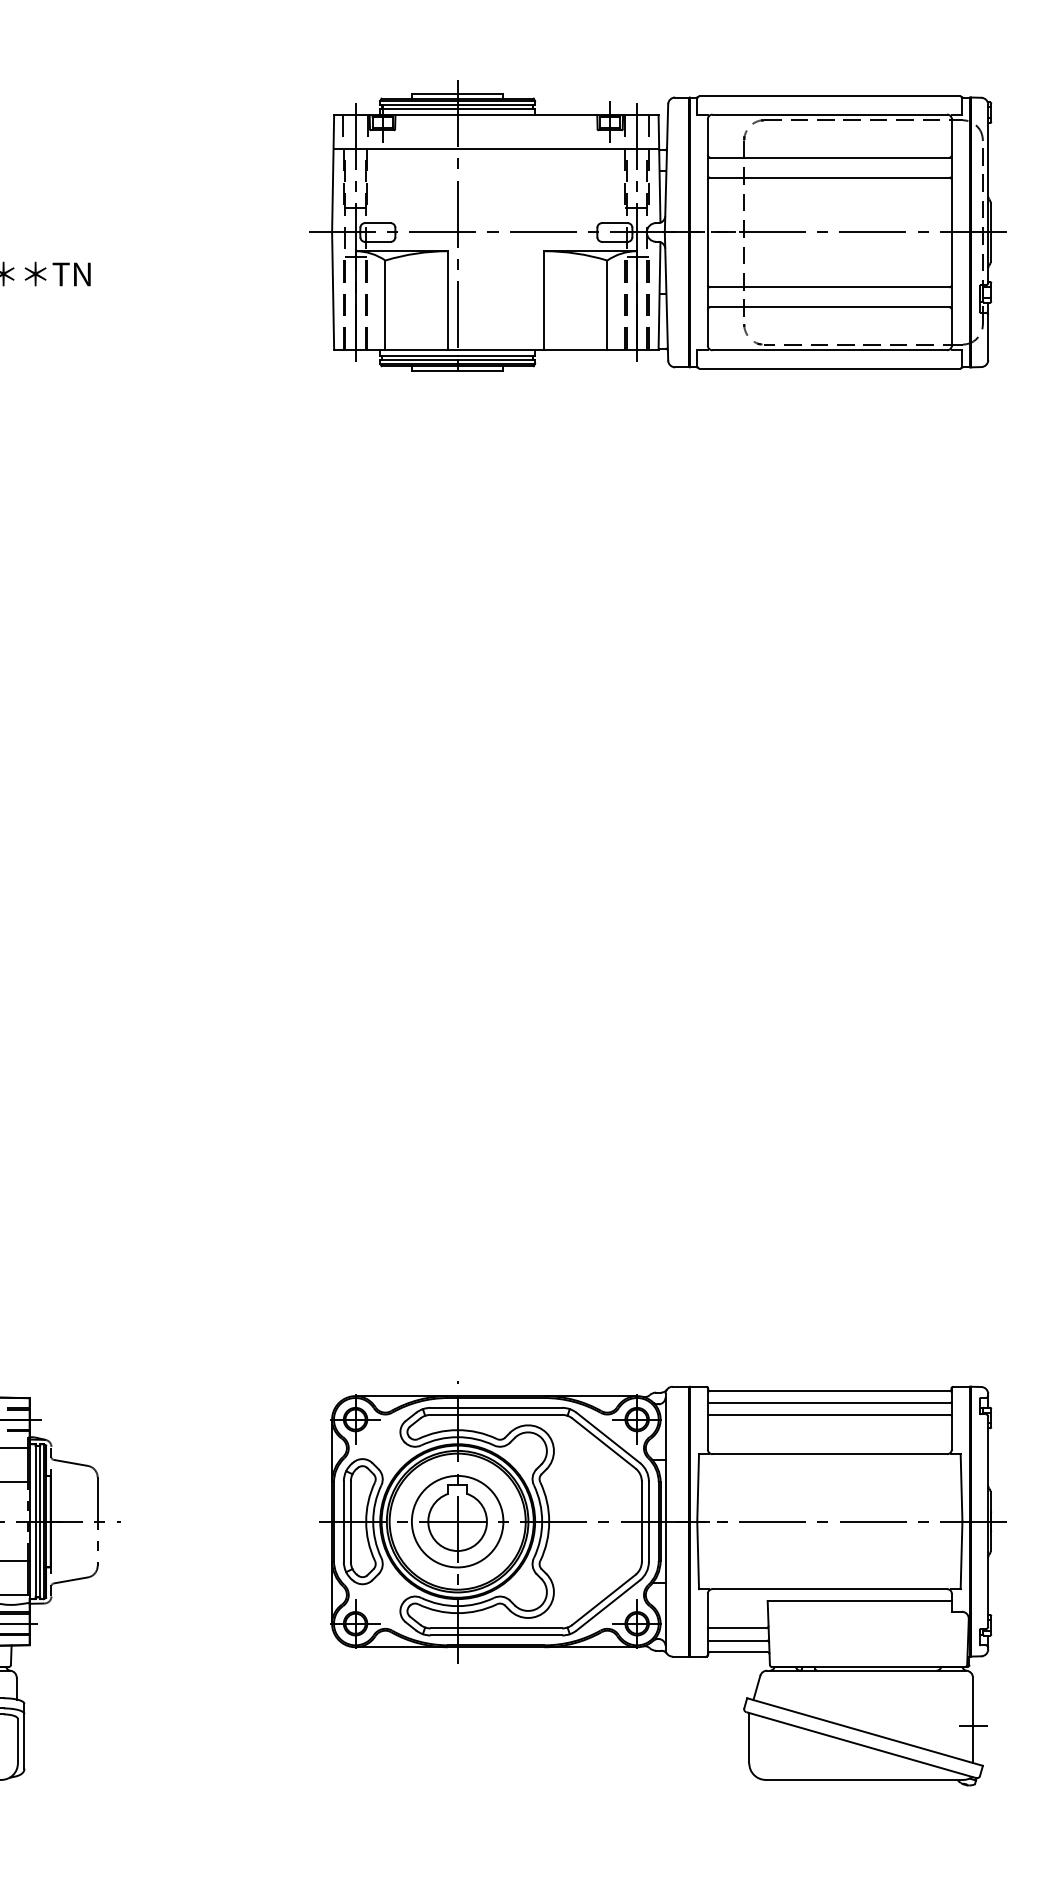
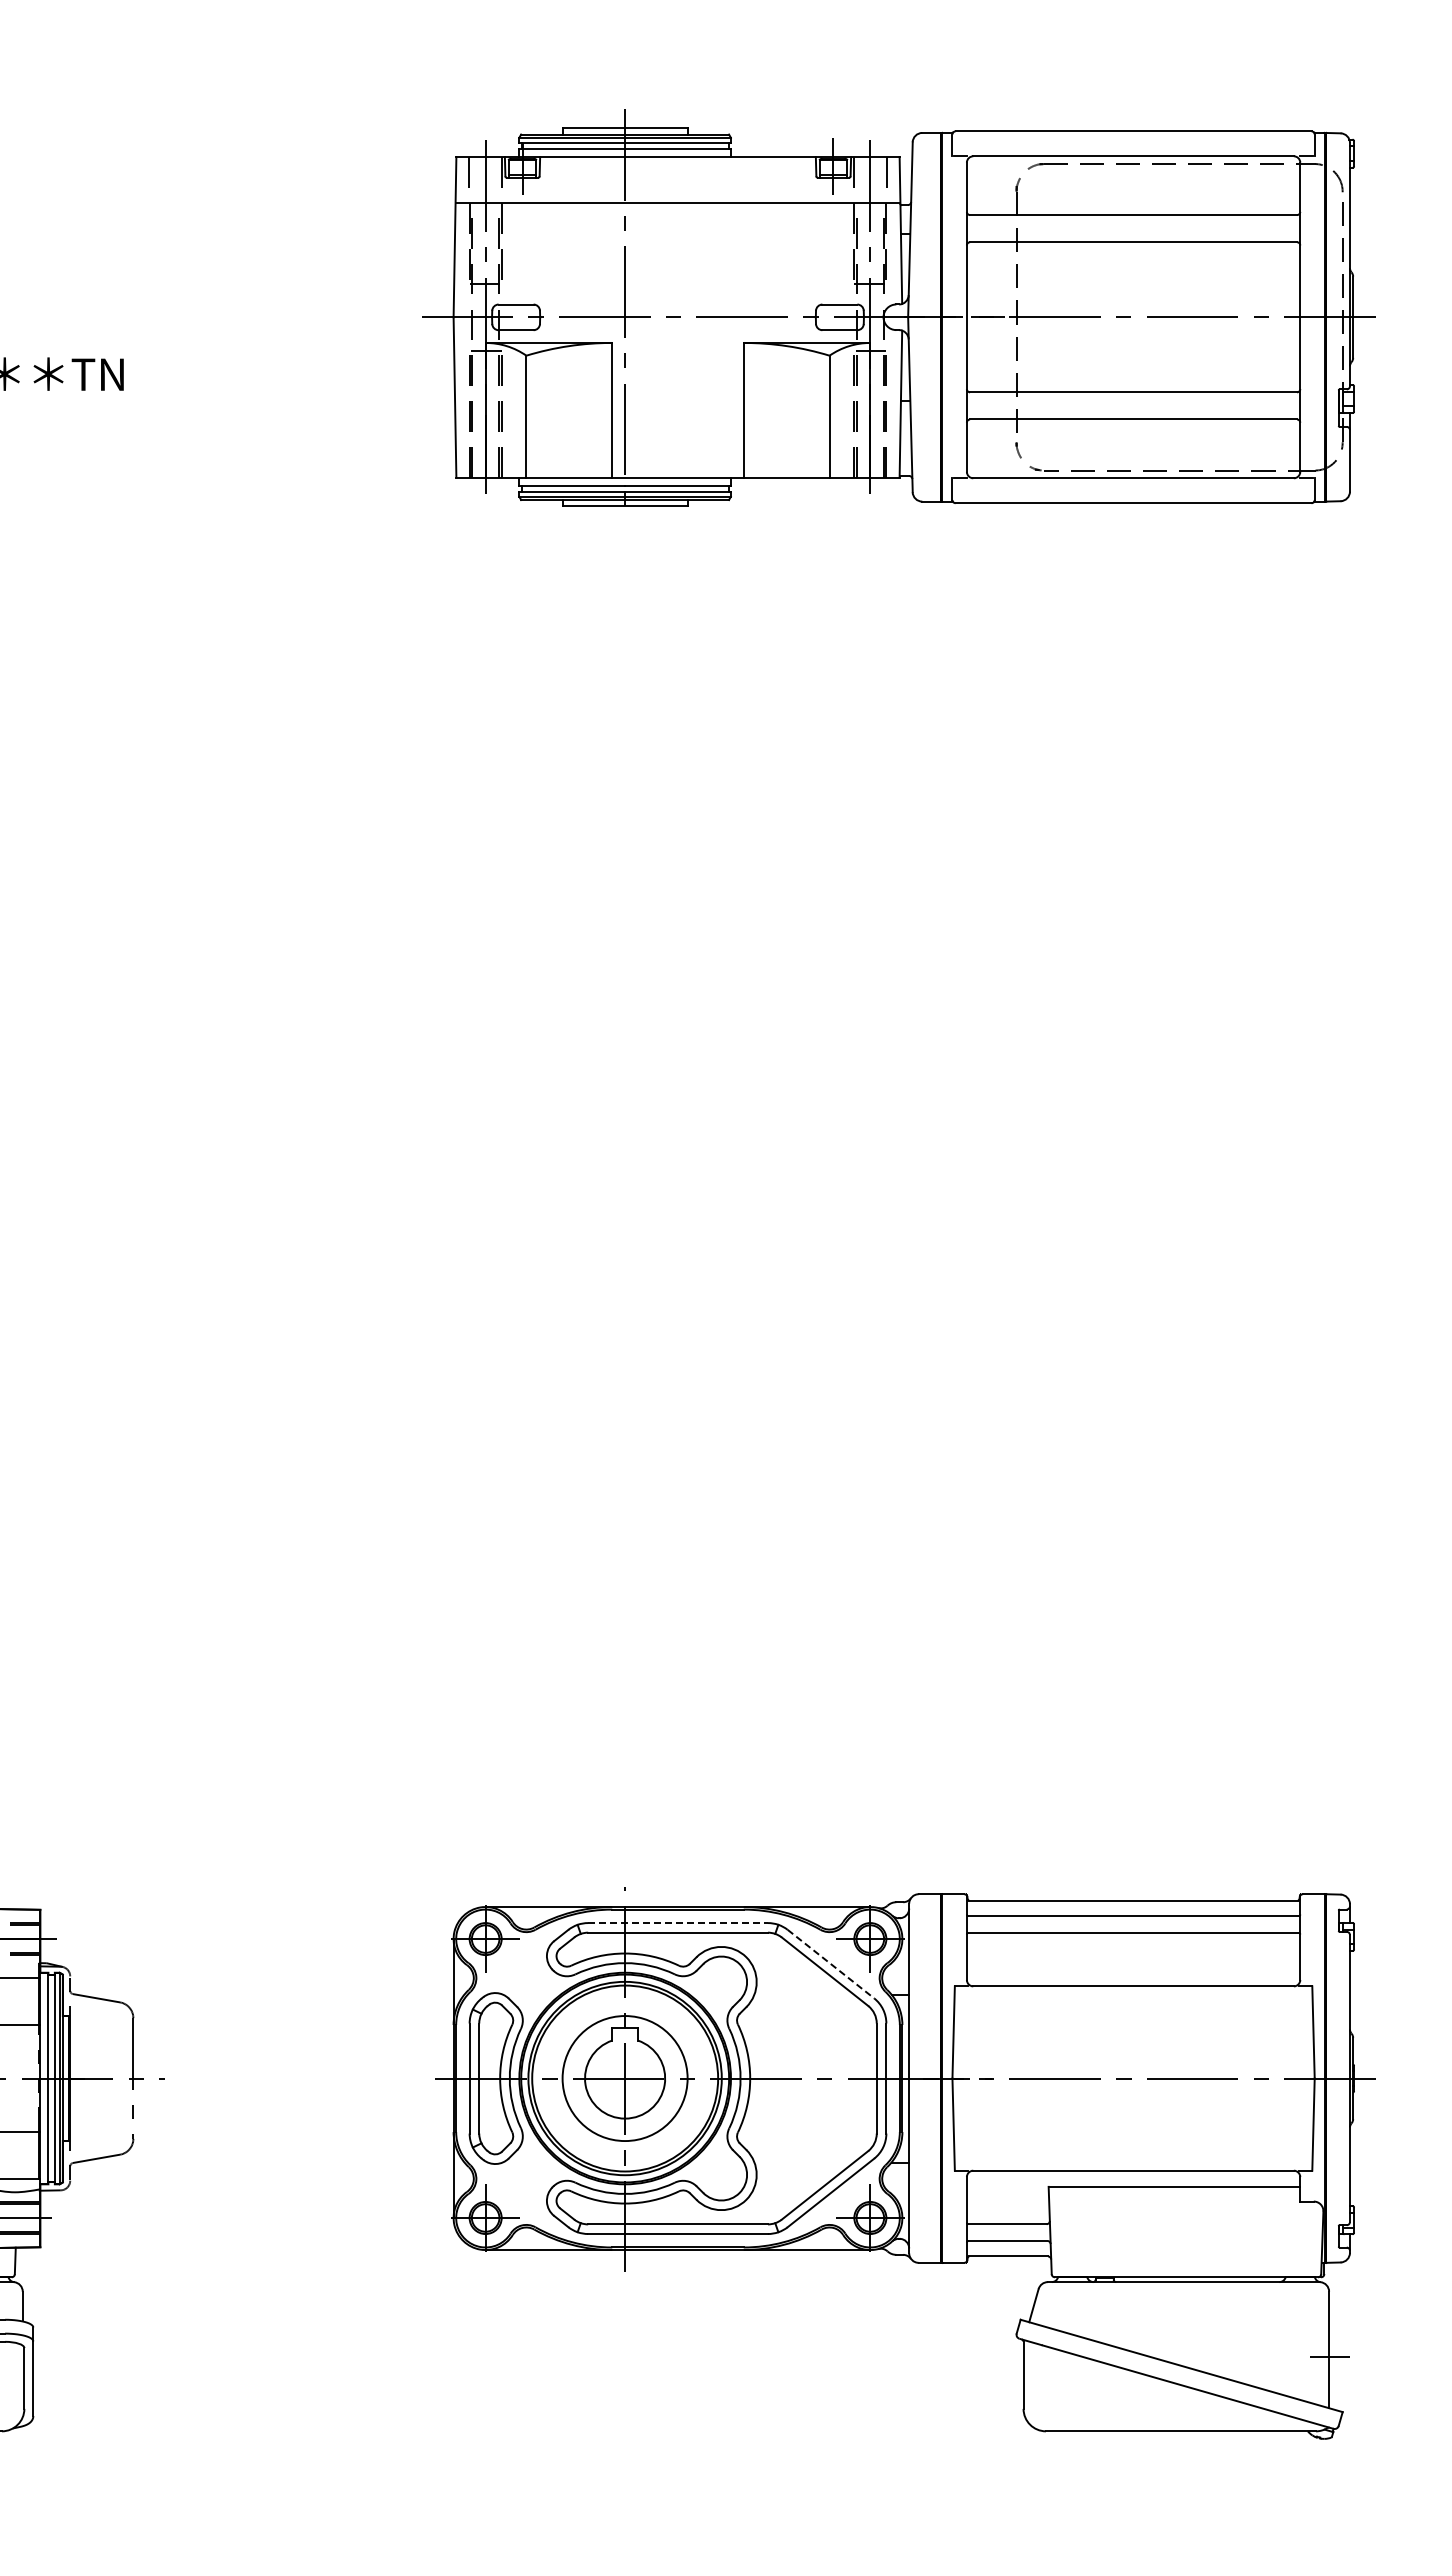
line: (496, 1408) -> (678, 1923), solid -> dashed
line: (608, 1438) -> (831, 1964), solid -> dashed

